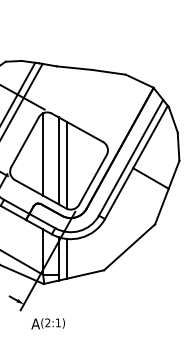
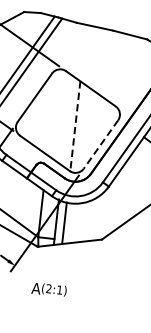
line: (43, 154) -> (52, 112), removed
line: (58, 160) -> (67, 120), removed
line: (66, 165) -> (75, 126), solid -> dashed
line: (92, 180) -> (100, 145), solid -> dashed
text: (47, 323) -> (48, 289), moved

